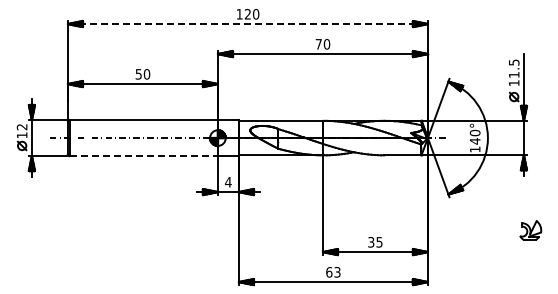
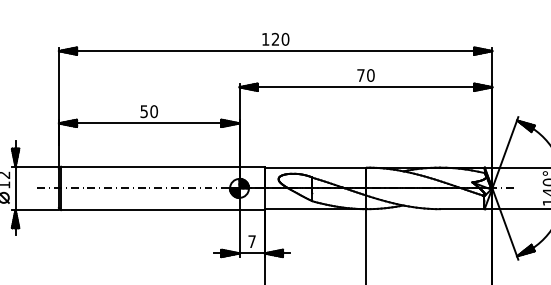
line: (248, 24) -> (276, 51), dashed -> solid
line: (144, 156) -> (151, 210), dashed -> solid
text: (228, 182) -> (252, 241), 4 -> 7

